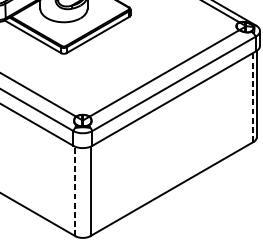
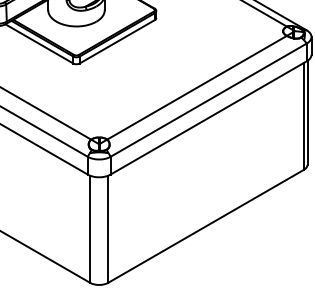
line: (253, 97) -> (303, 116), dashed -> solid
line: (75, 191) -> (90, 229), dashed -> solid

